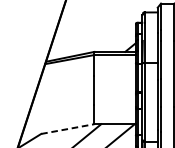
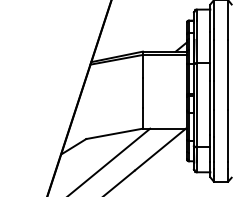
line: (67, 128) -> (114, 133), dashed -> solid

